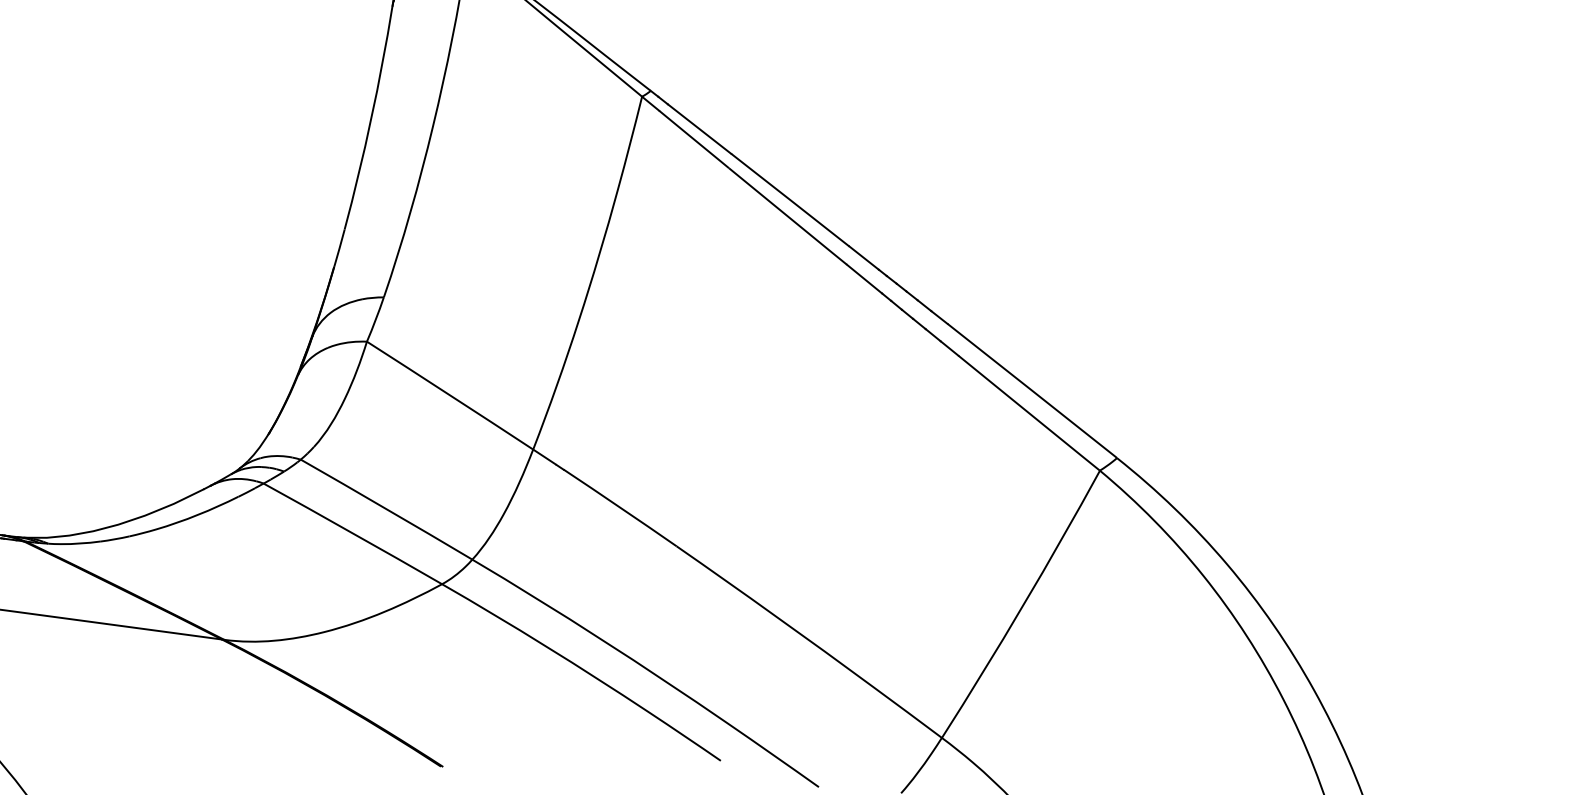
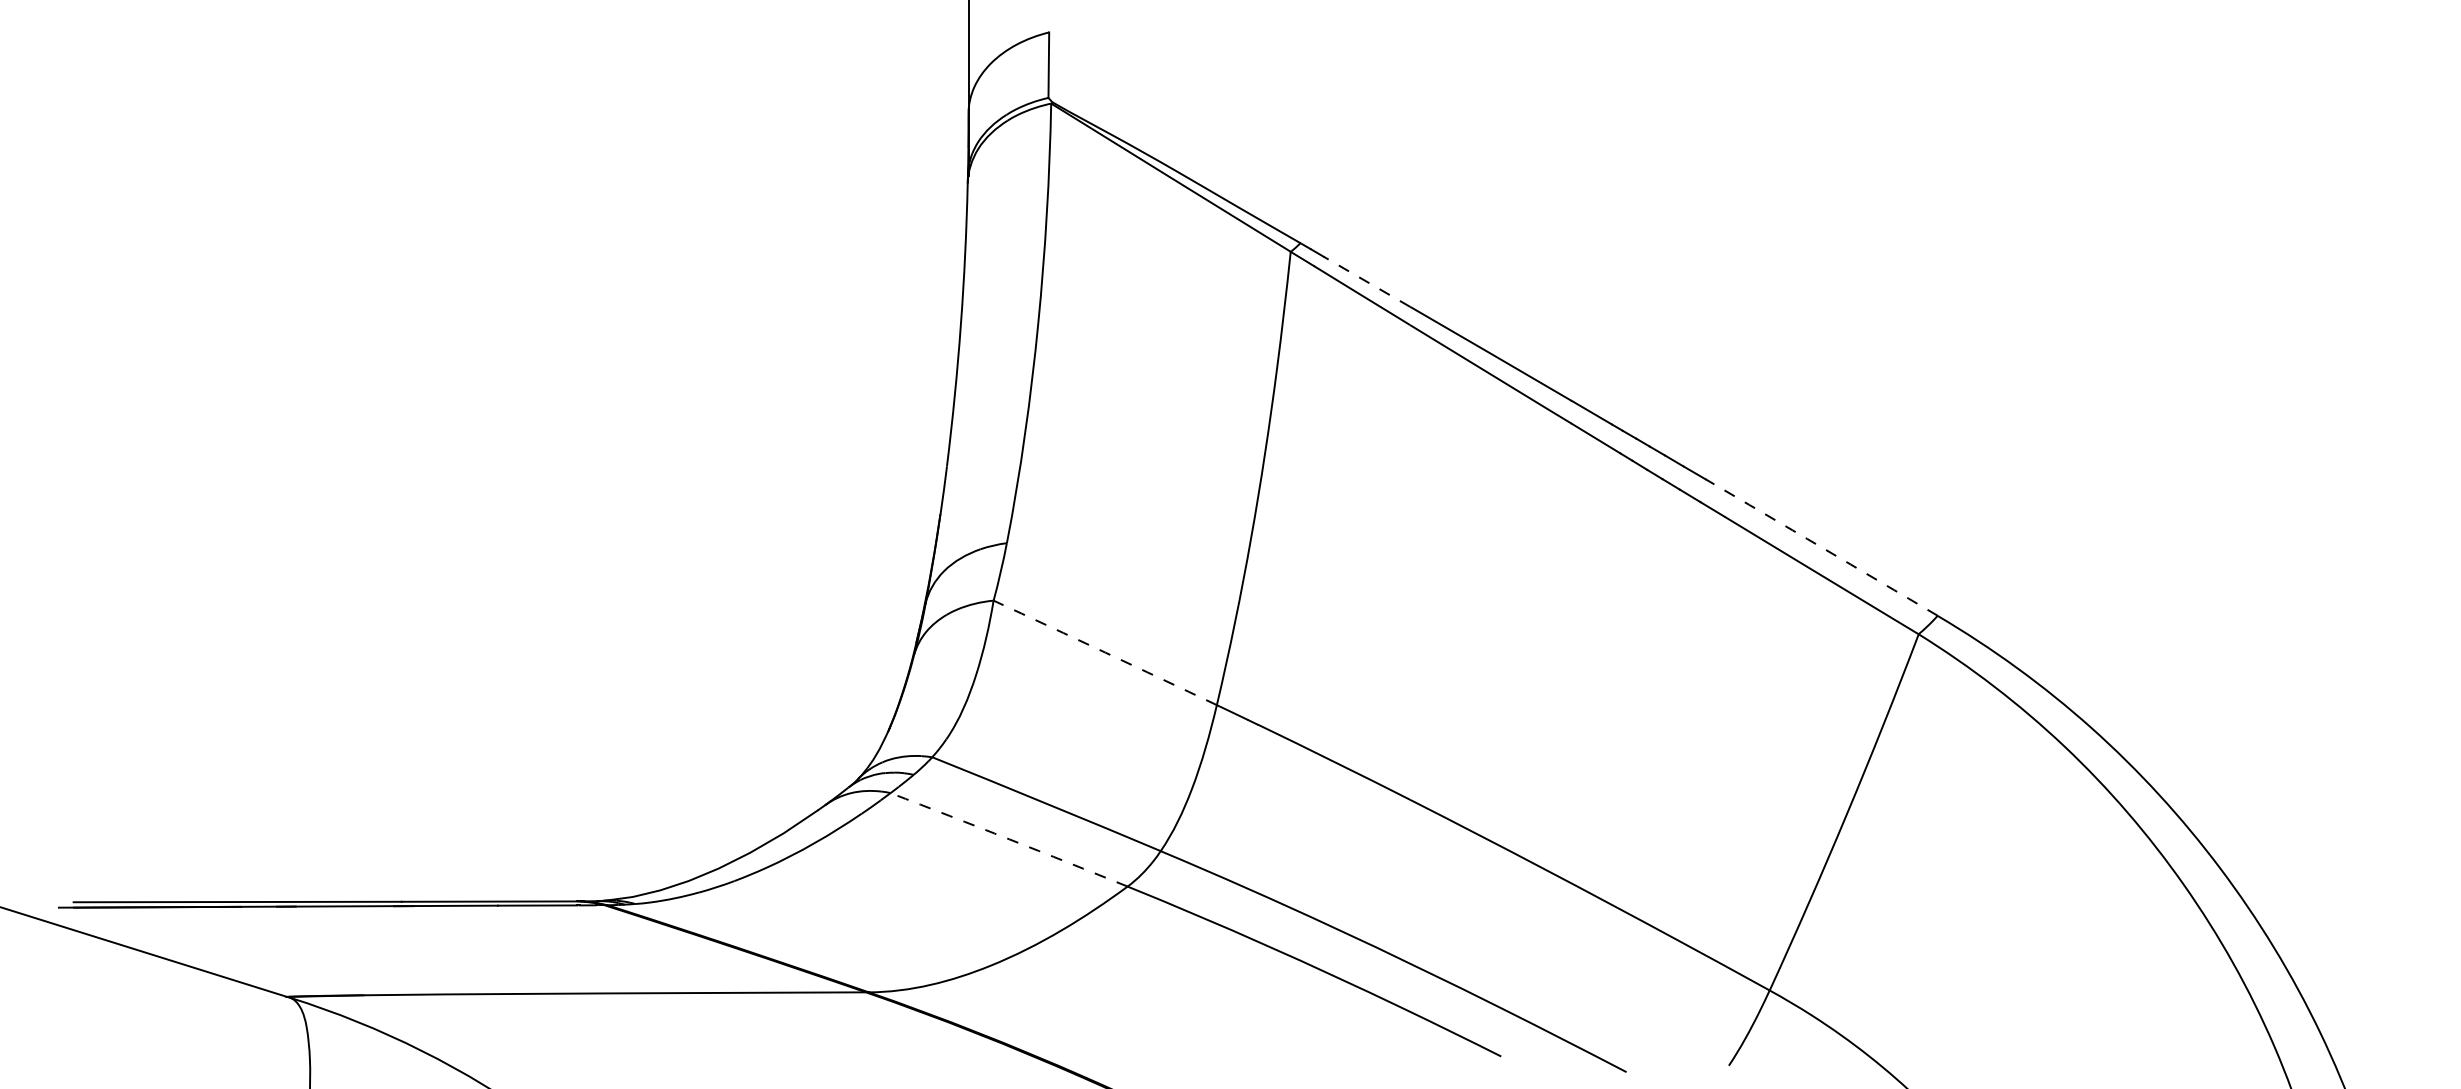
line: (699, 128) -> (1366, 281), solid -> dashed
arc: (1032, 390) -> (1821, 547), solid -> dashed
arc: (450, 395) -> (1105, 652), solid -> dashed
arc: (353, 533) -> (1009, 839), solid -> dashed

